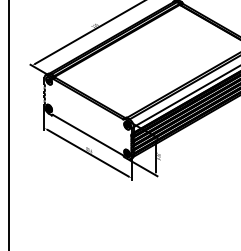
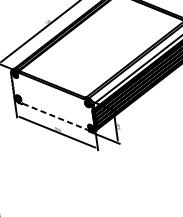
line: (88, 135) -> (55, 117), solid -> dashed

